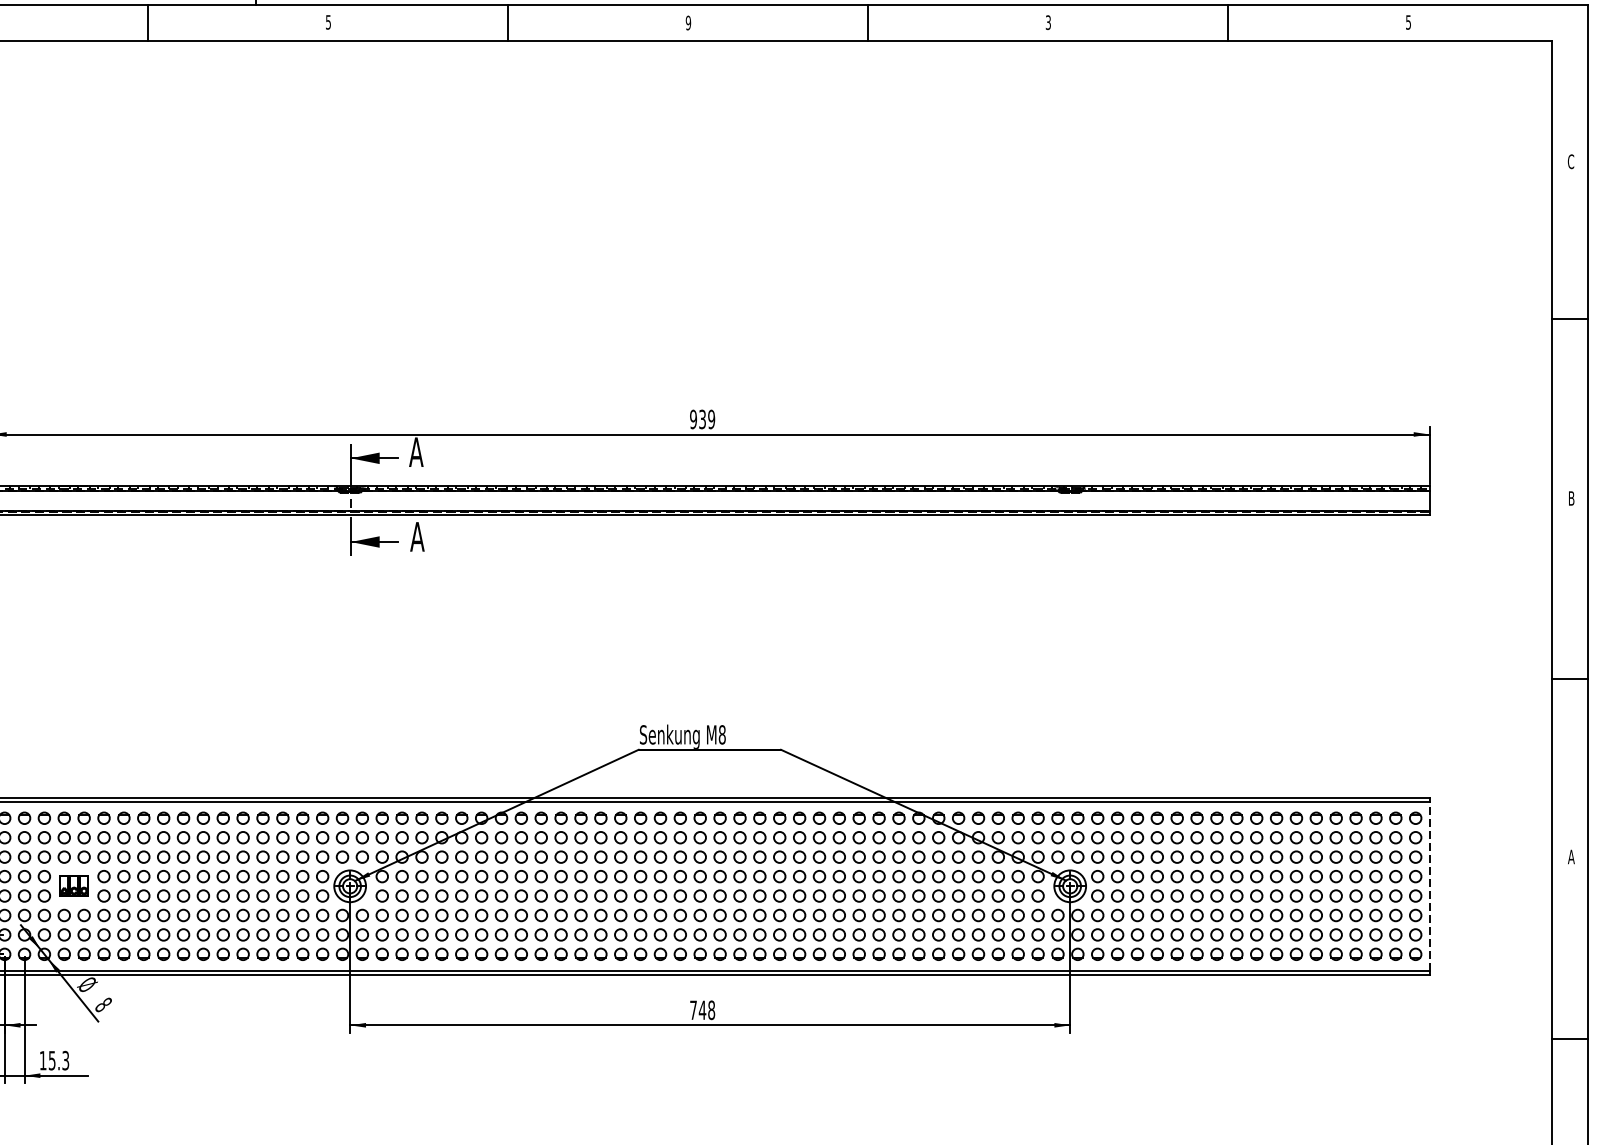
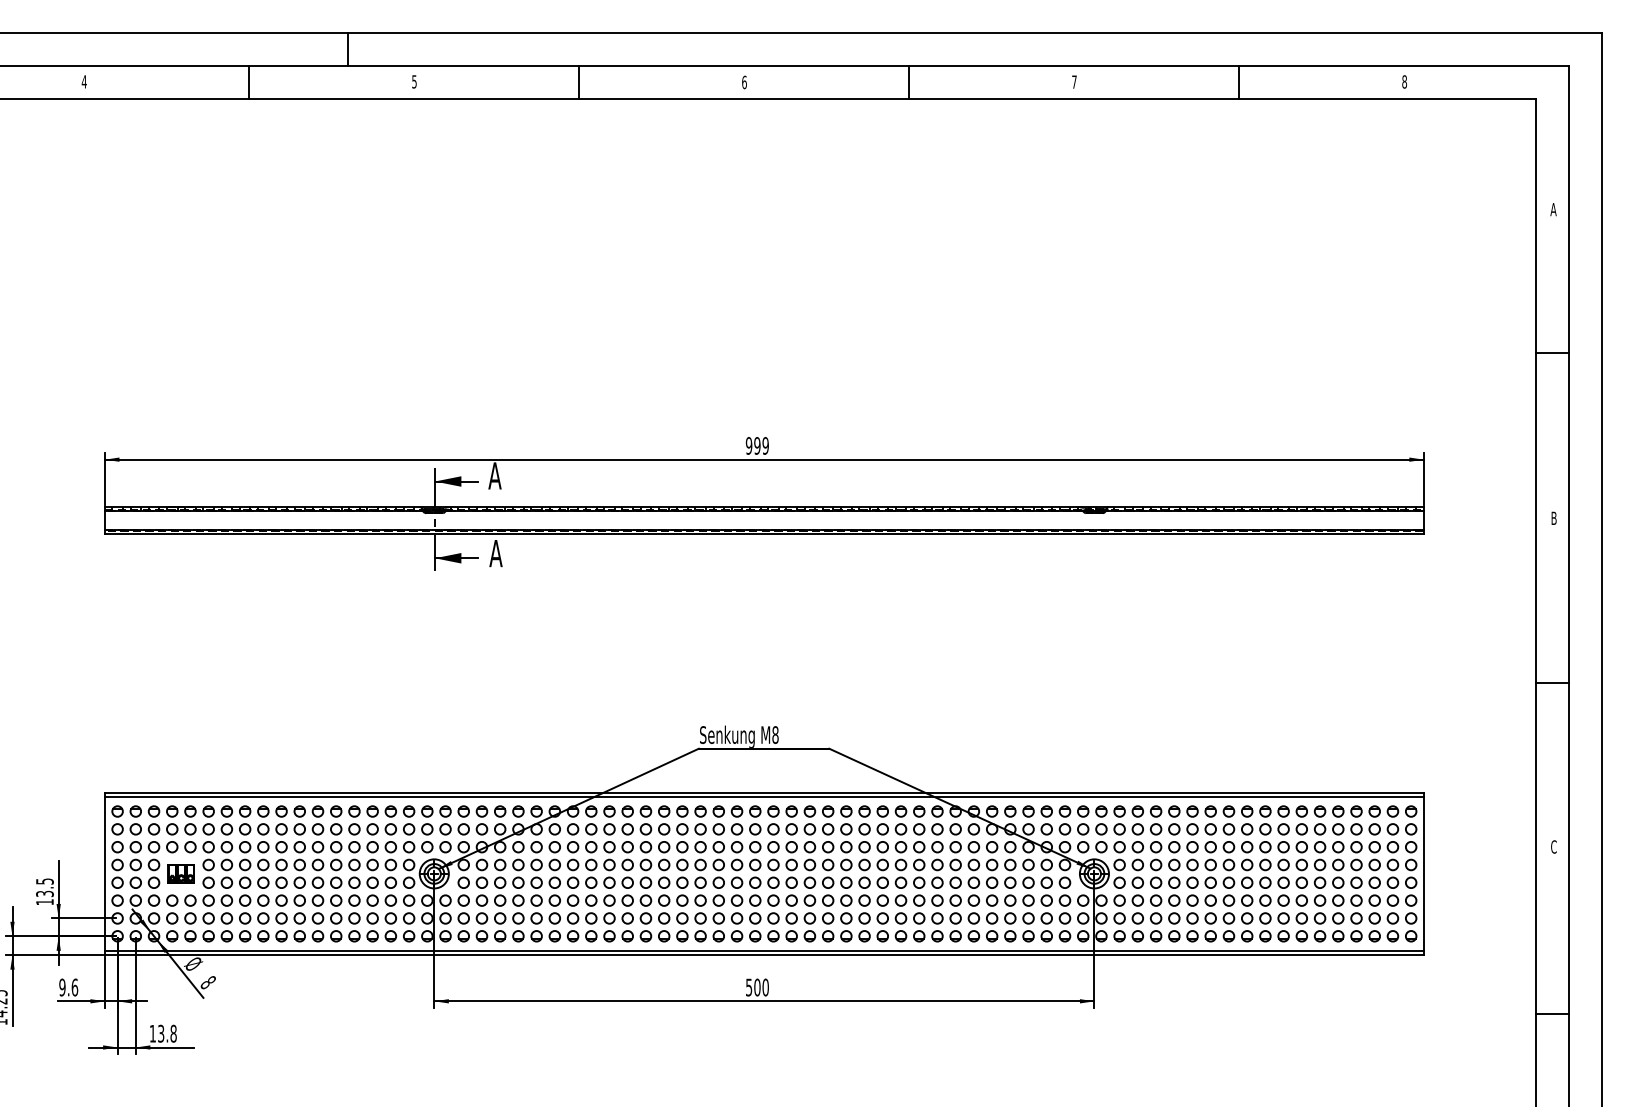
text: (1048, 21) -> (1074, 81), 3 -> 7
text: (1408, 21) -> (1404, 81), 5 -> 8
text: (688, 23) -> (744, 82), 9 -> 6
text: (1570, 161) -> (1553, 209), C -> A
text: (702, 419) -> (757, 445), 939 -> 999
text: (1570, 856) -> (1553, 846), A -> C
line: (1429, 885) -> (1423, 873), dashed -> solid
text: (702, 1010) -> (757, 987), 748 -> 500
text: (59, 1060) -> (167, 1033), 15.3 -> 13.8

